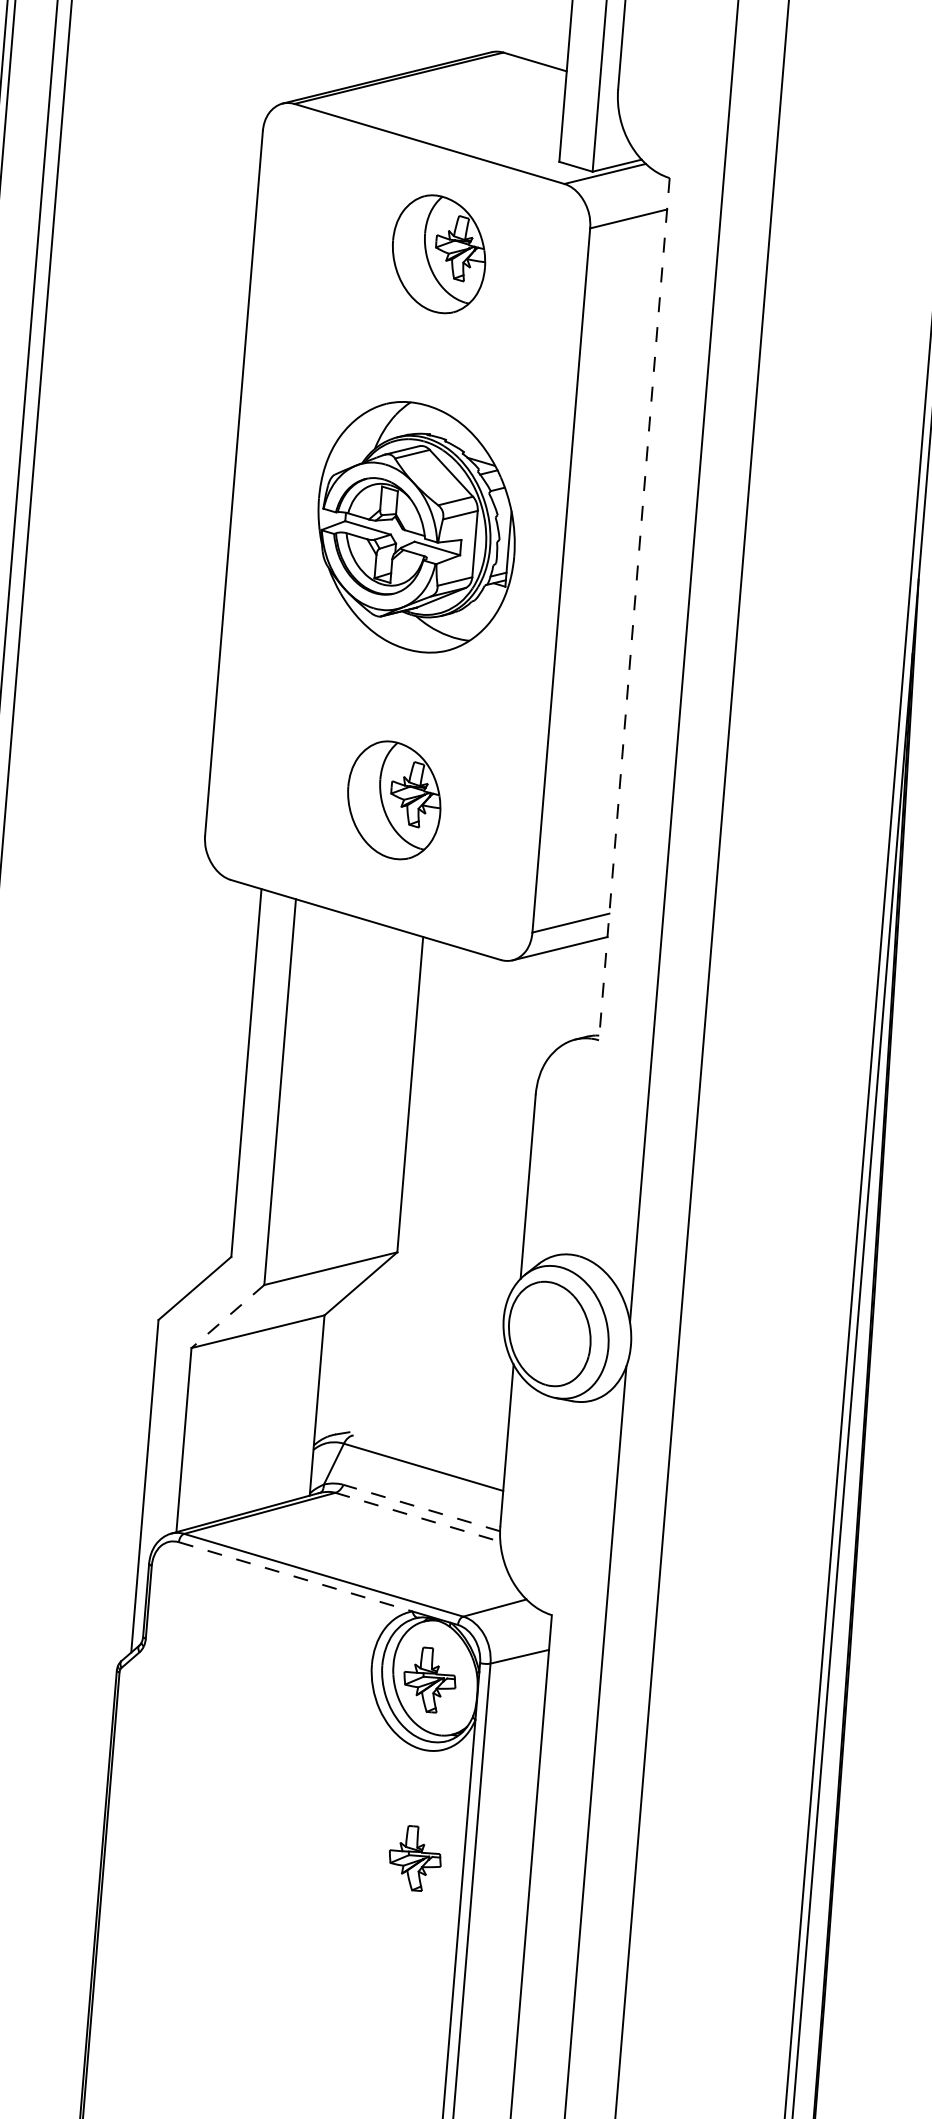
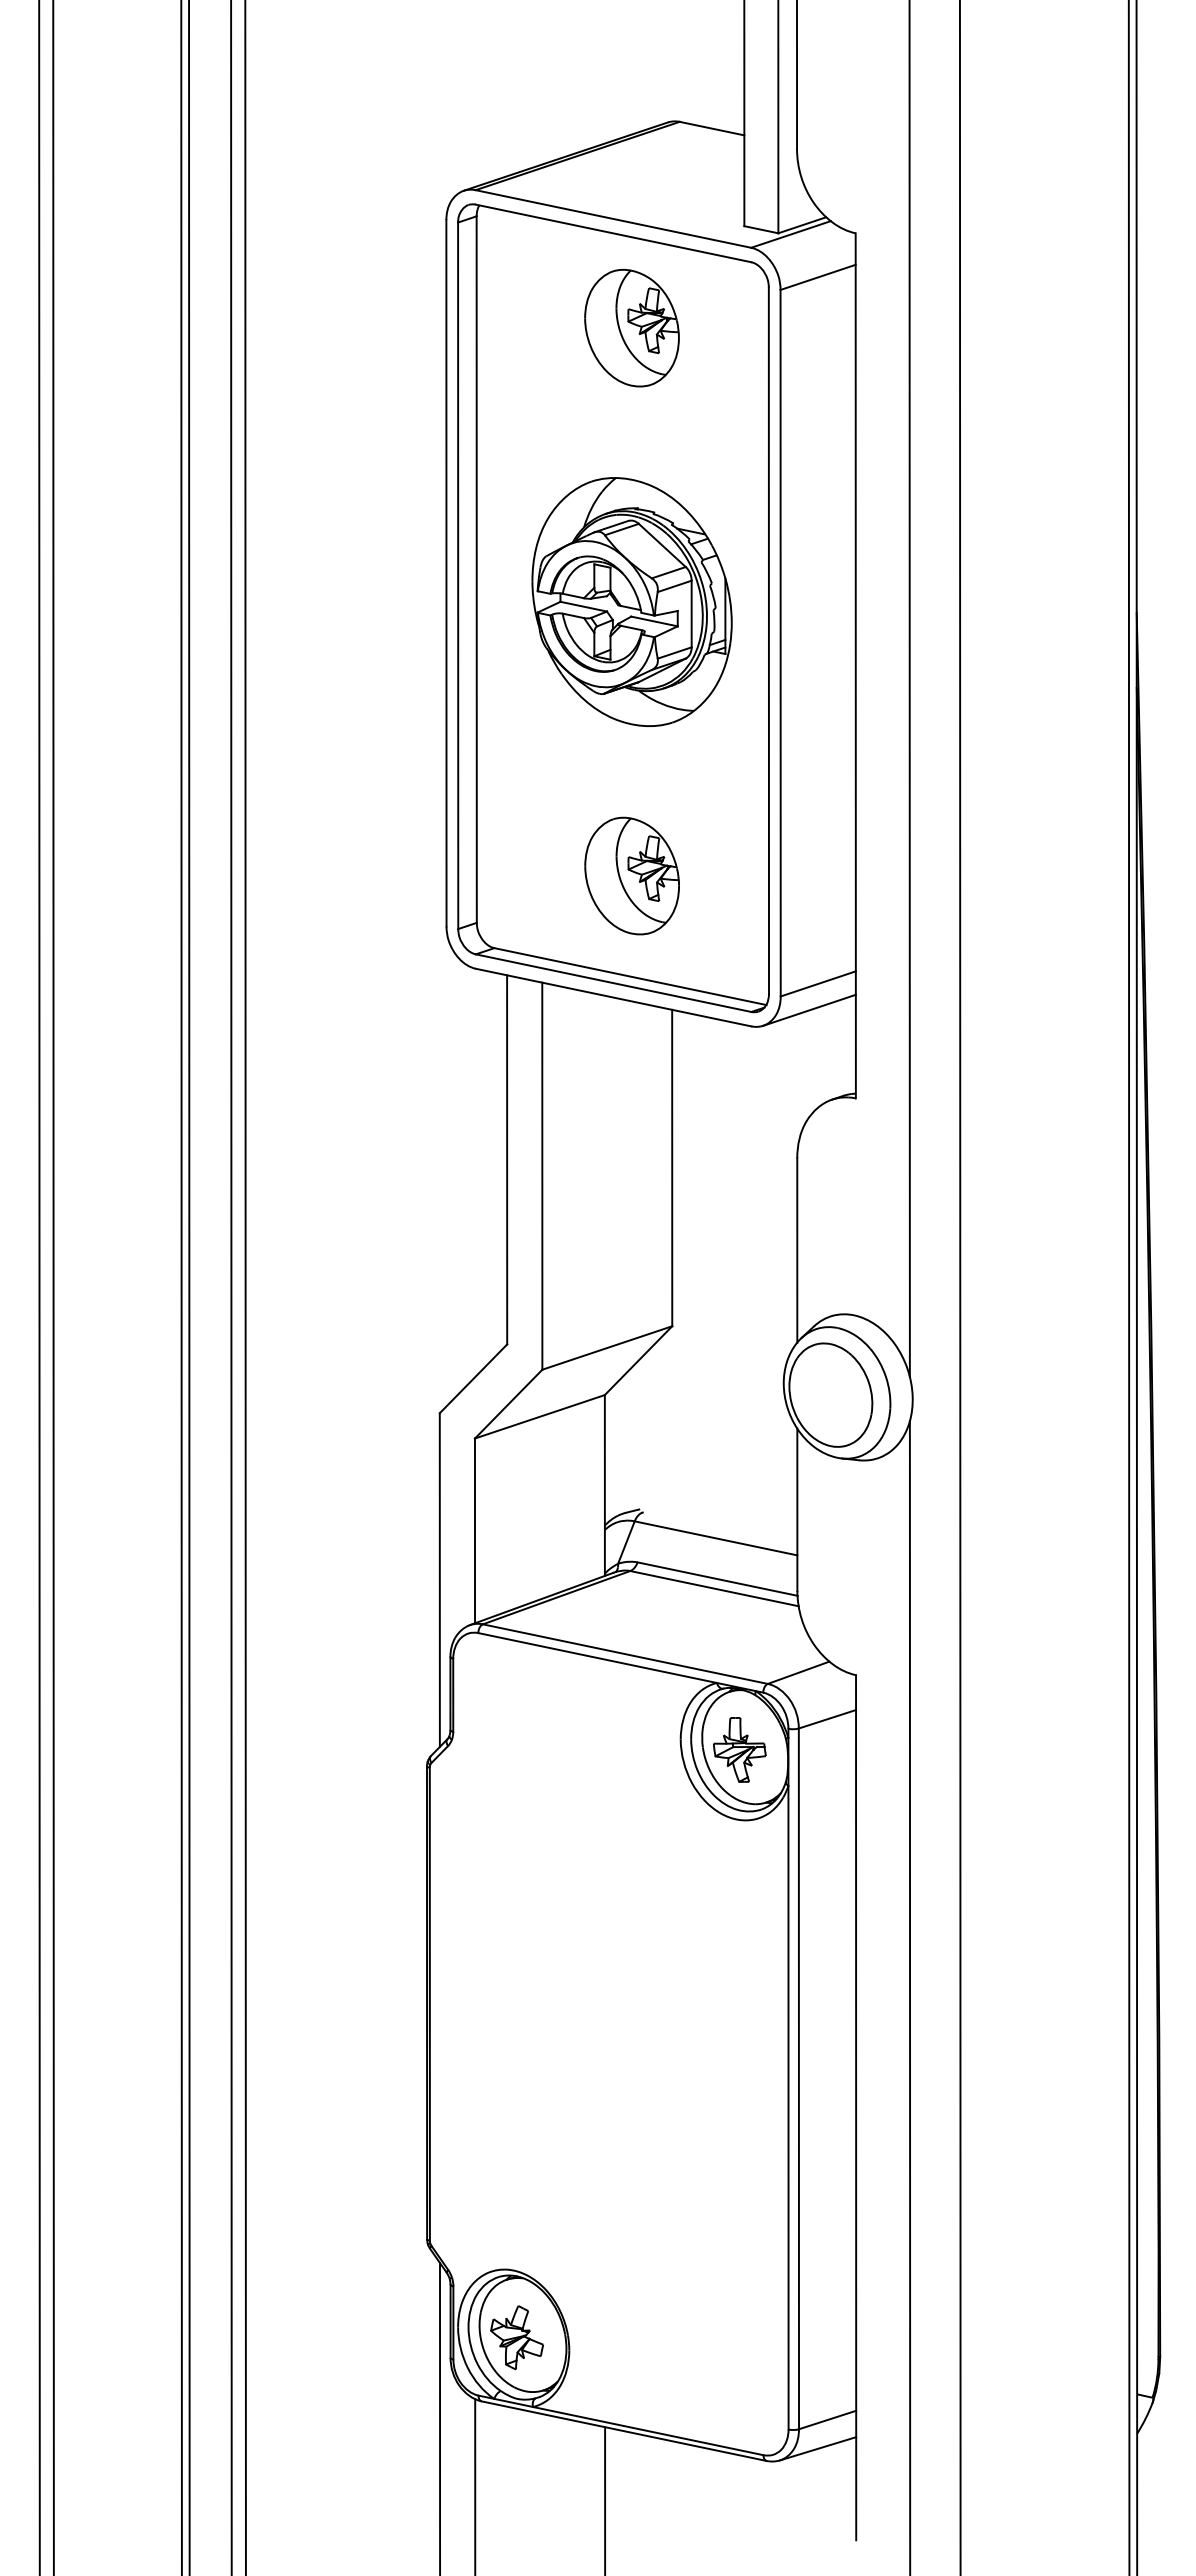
part: (397, 532) -> (613, 608), added
line: (634, 608) -> (855, 665), dashed -> solid
line: (227, 1316) -> (508, 1404), dashed -> solid
line: (421, 1508) -> (717, 1579), dashed -> solid
line: (418, 1517) -> (715, 1588), dashed -> solid
line: (295, 1577) -> (597, 1658), dashed -> solid
part: (415, 1858) -> (739, 1928), removed

